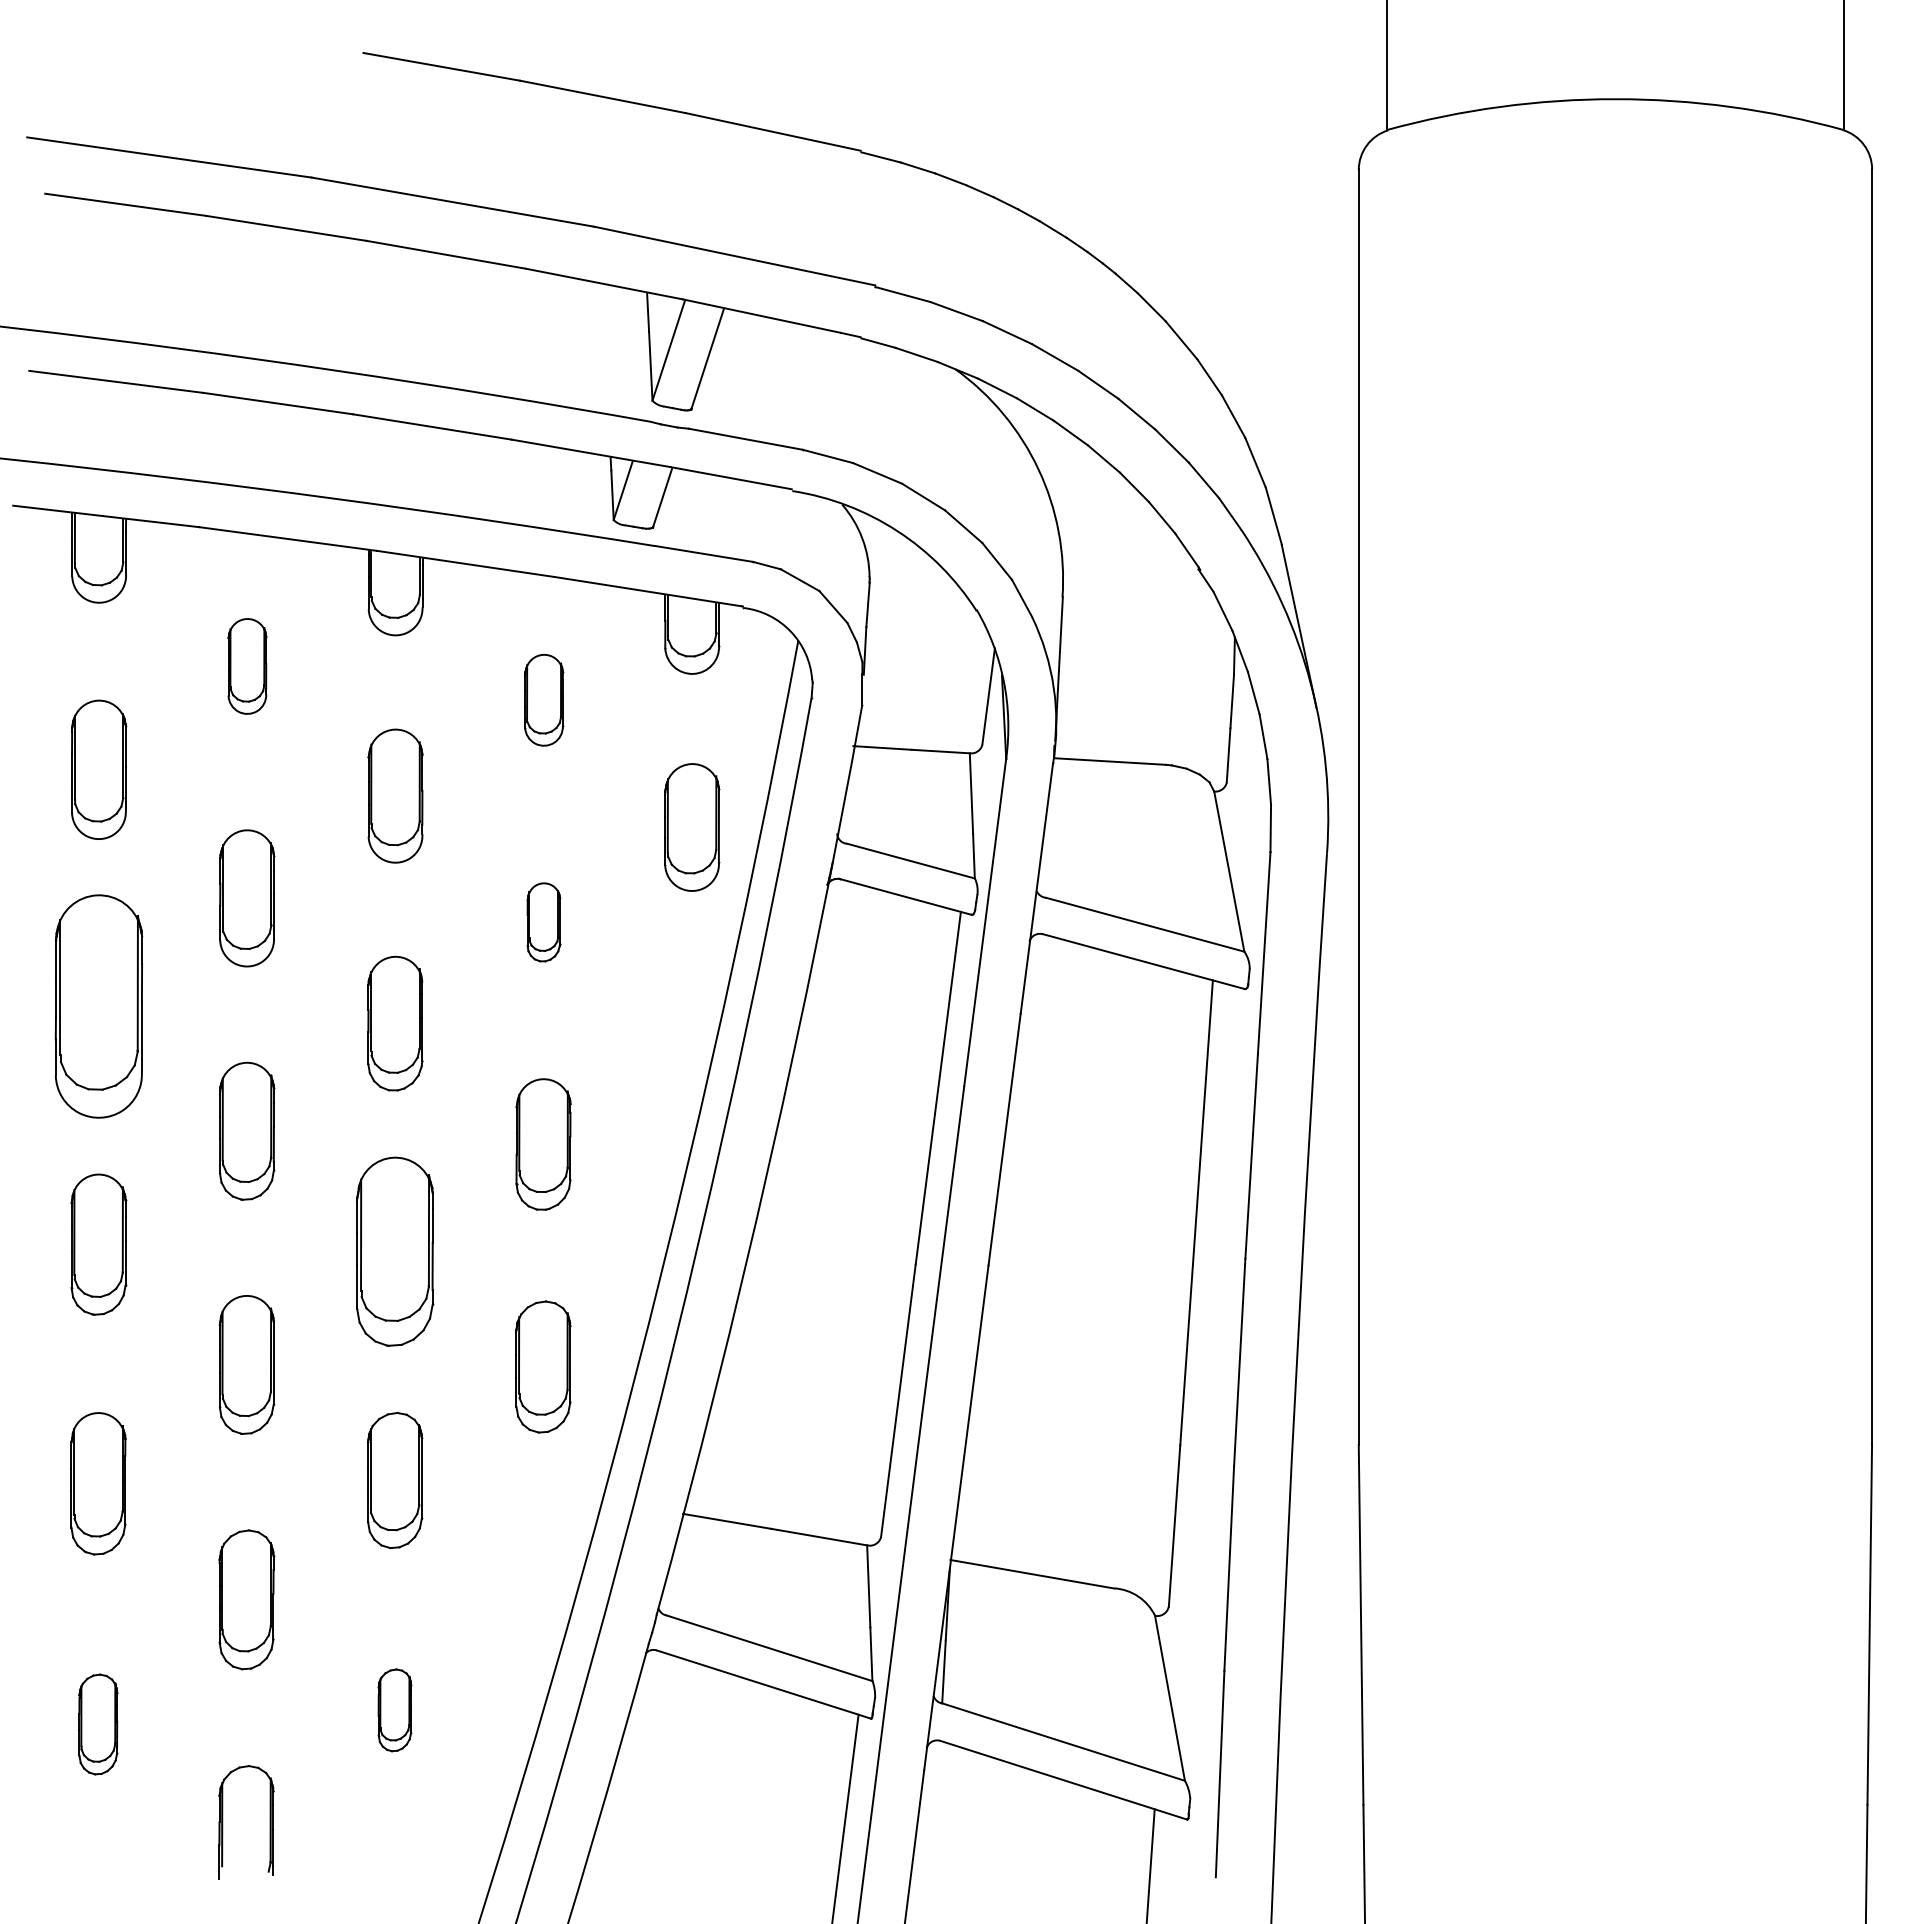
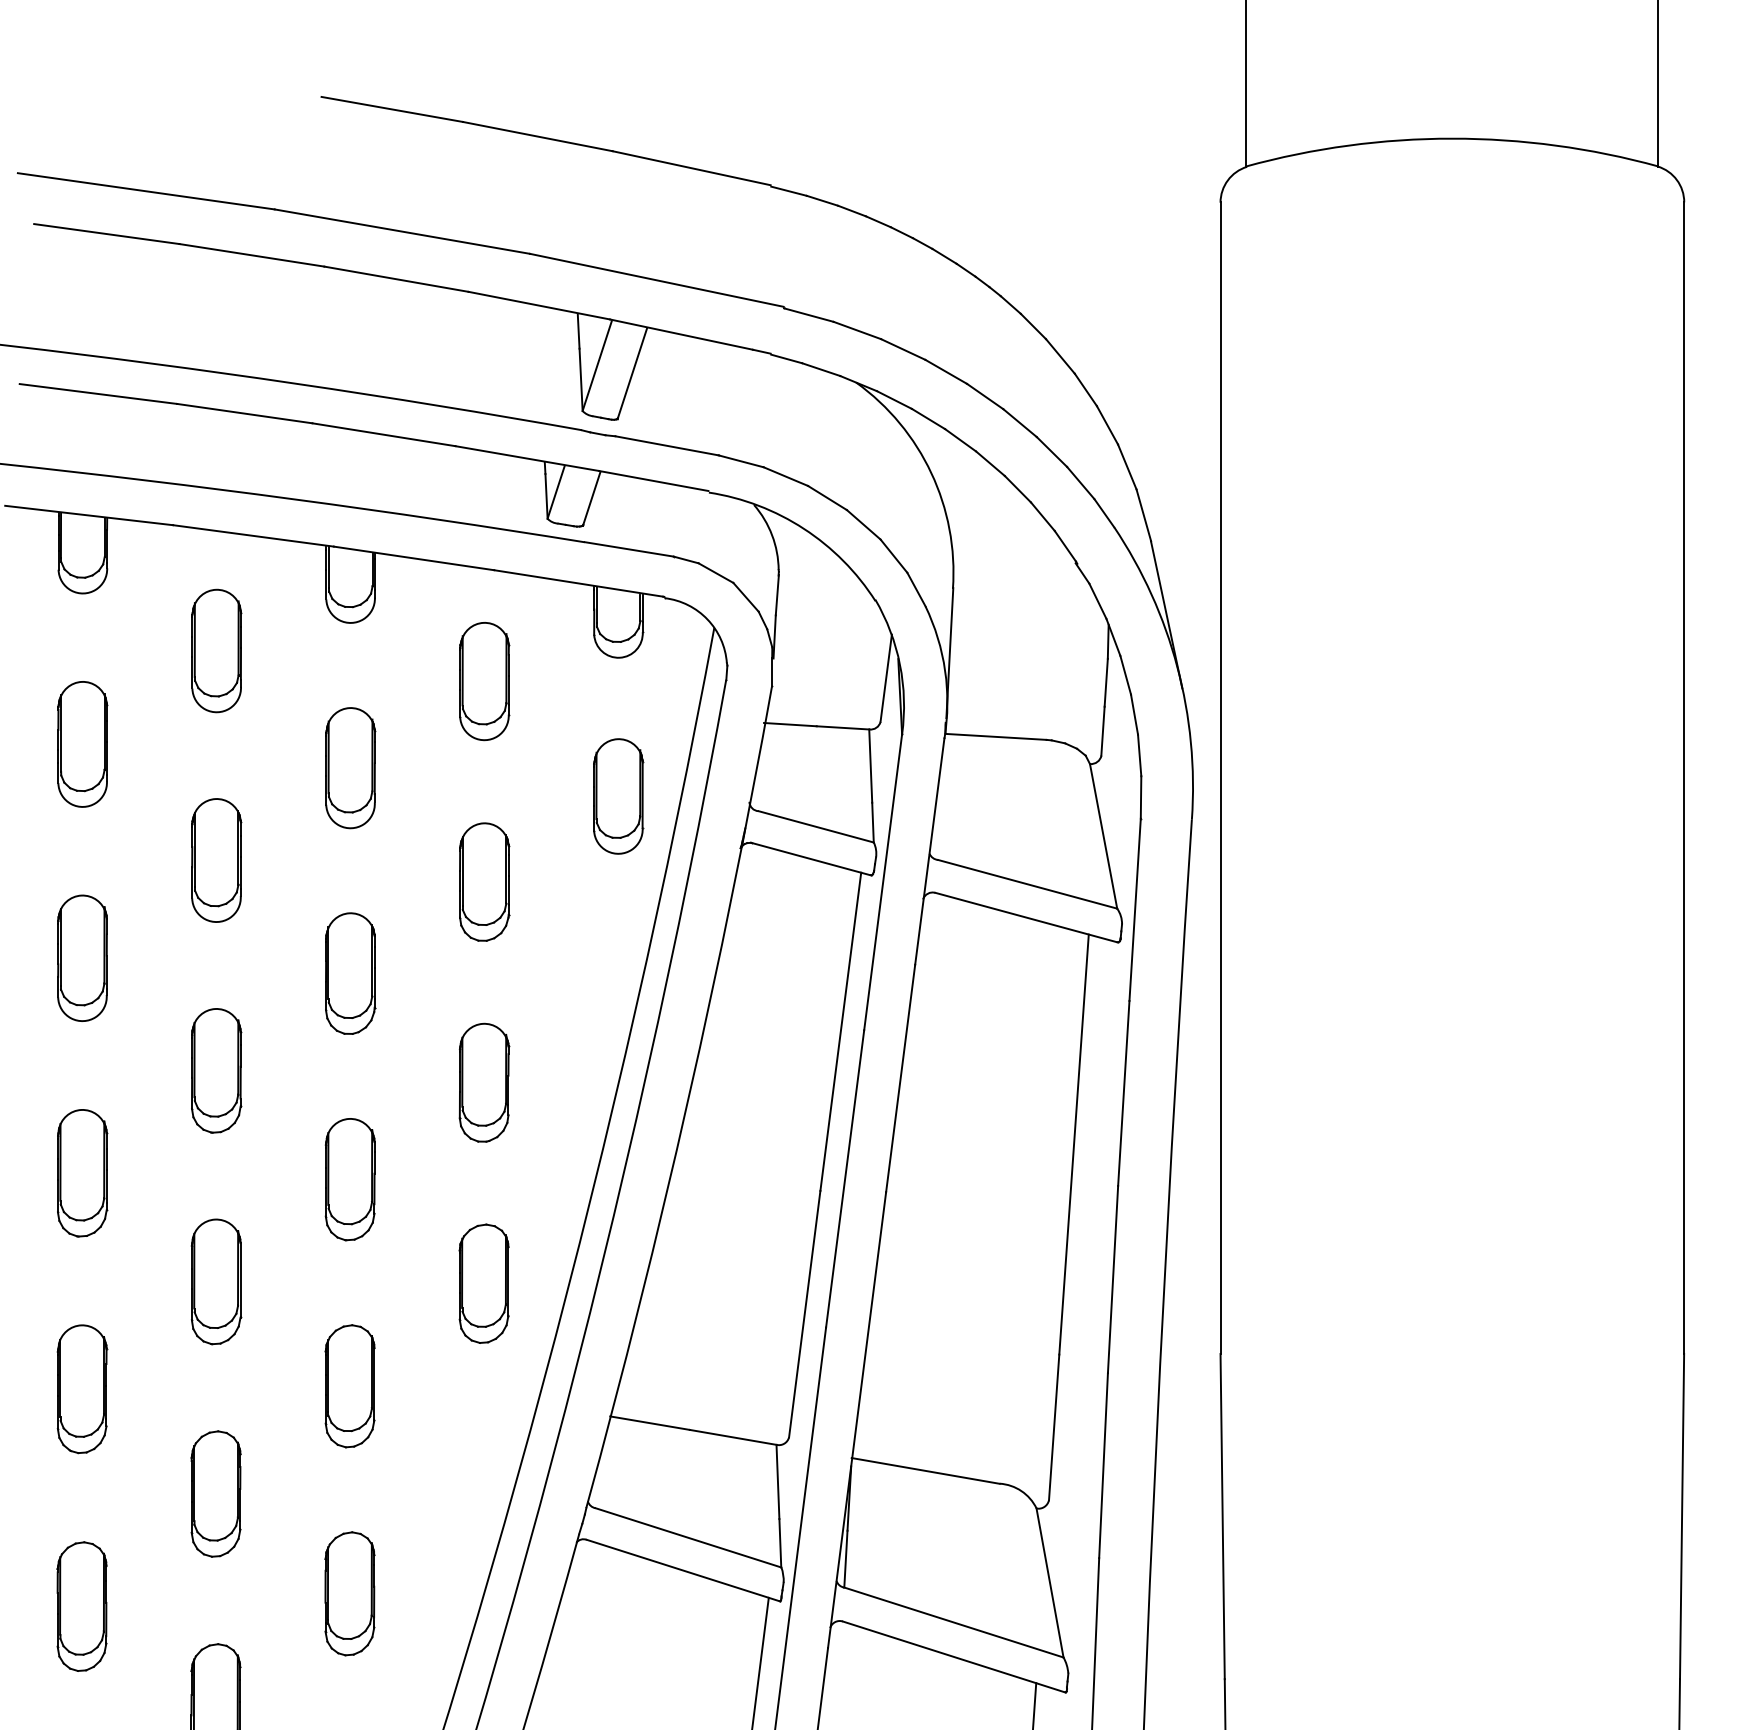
part: (247, 666) -> (216, 651), size x1.43
part: (544, 700) -> (485, 681), size x1.43
part: (543, 922) -> (484, 882), size x1.67
part: (98, 1006) -> (82, 958), size x0.62
part: (395, 1251) -> (350, 1179), size x0.71
part: (394, 1710) -> (349, 1593), size x1.67
part: (98, 1724) -> (82, 1606), size x1.43

